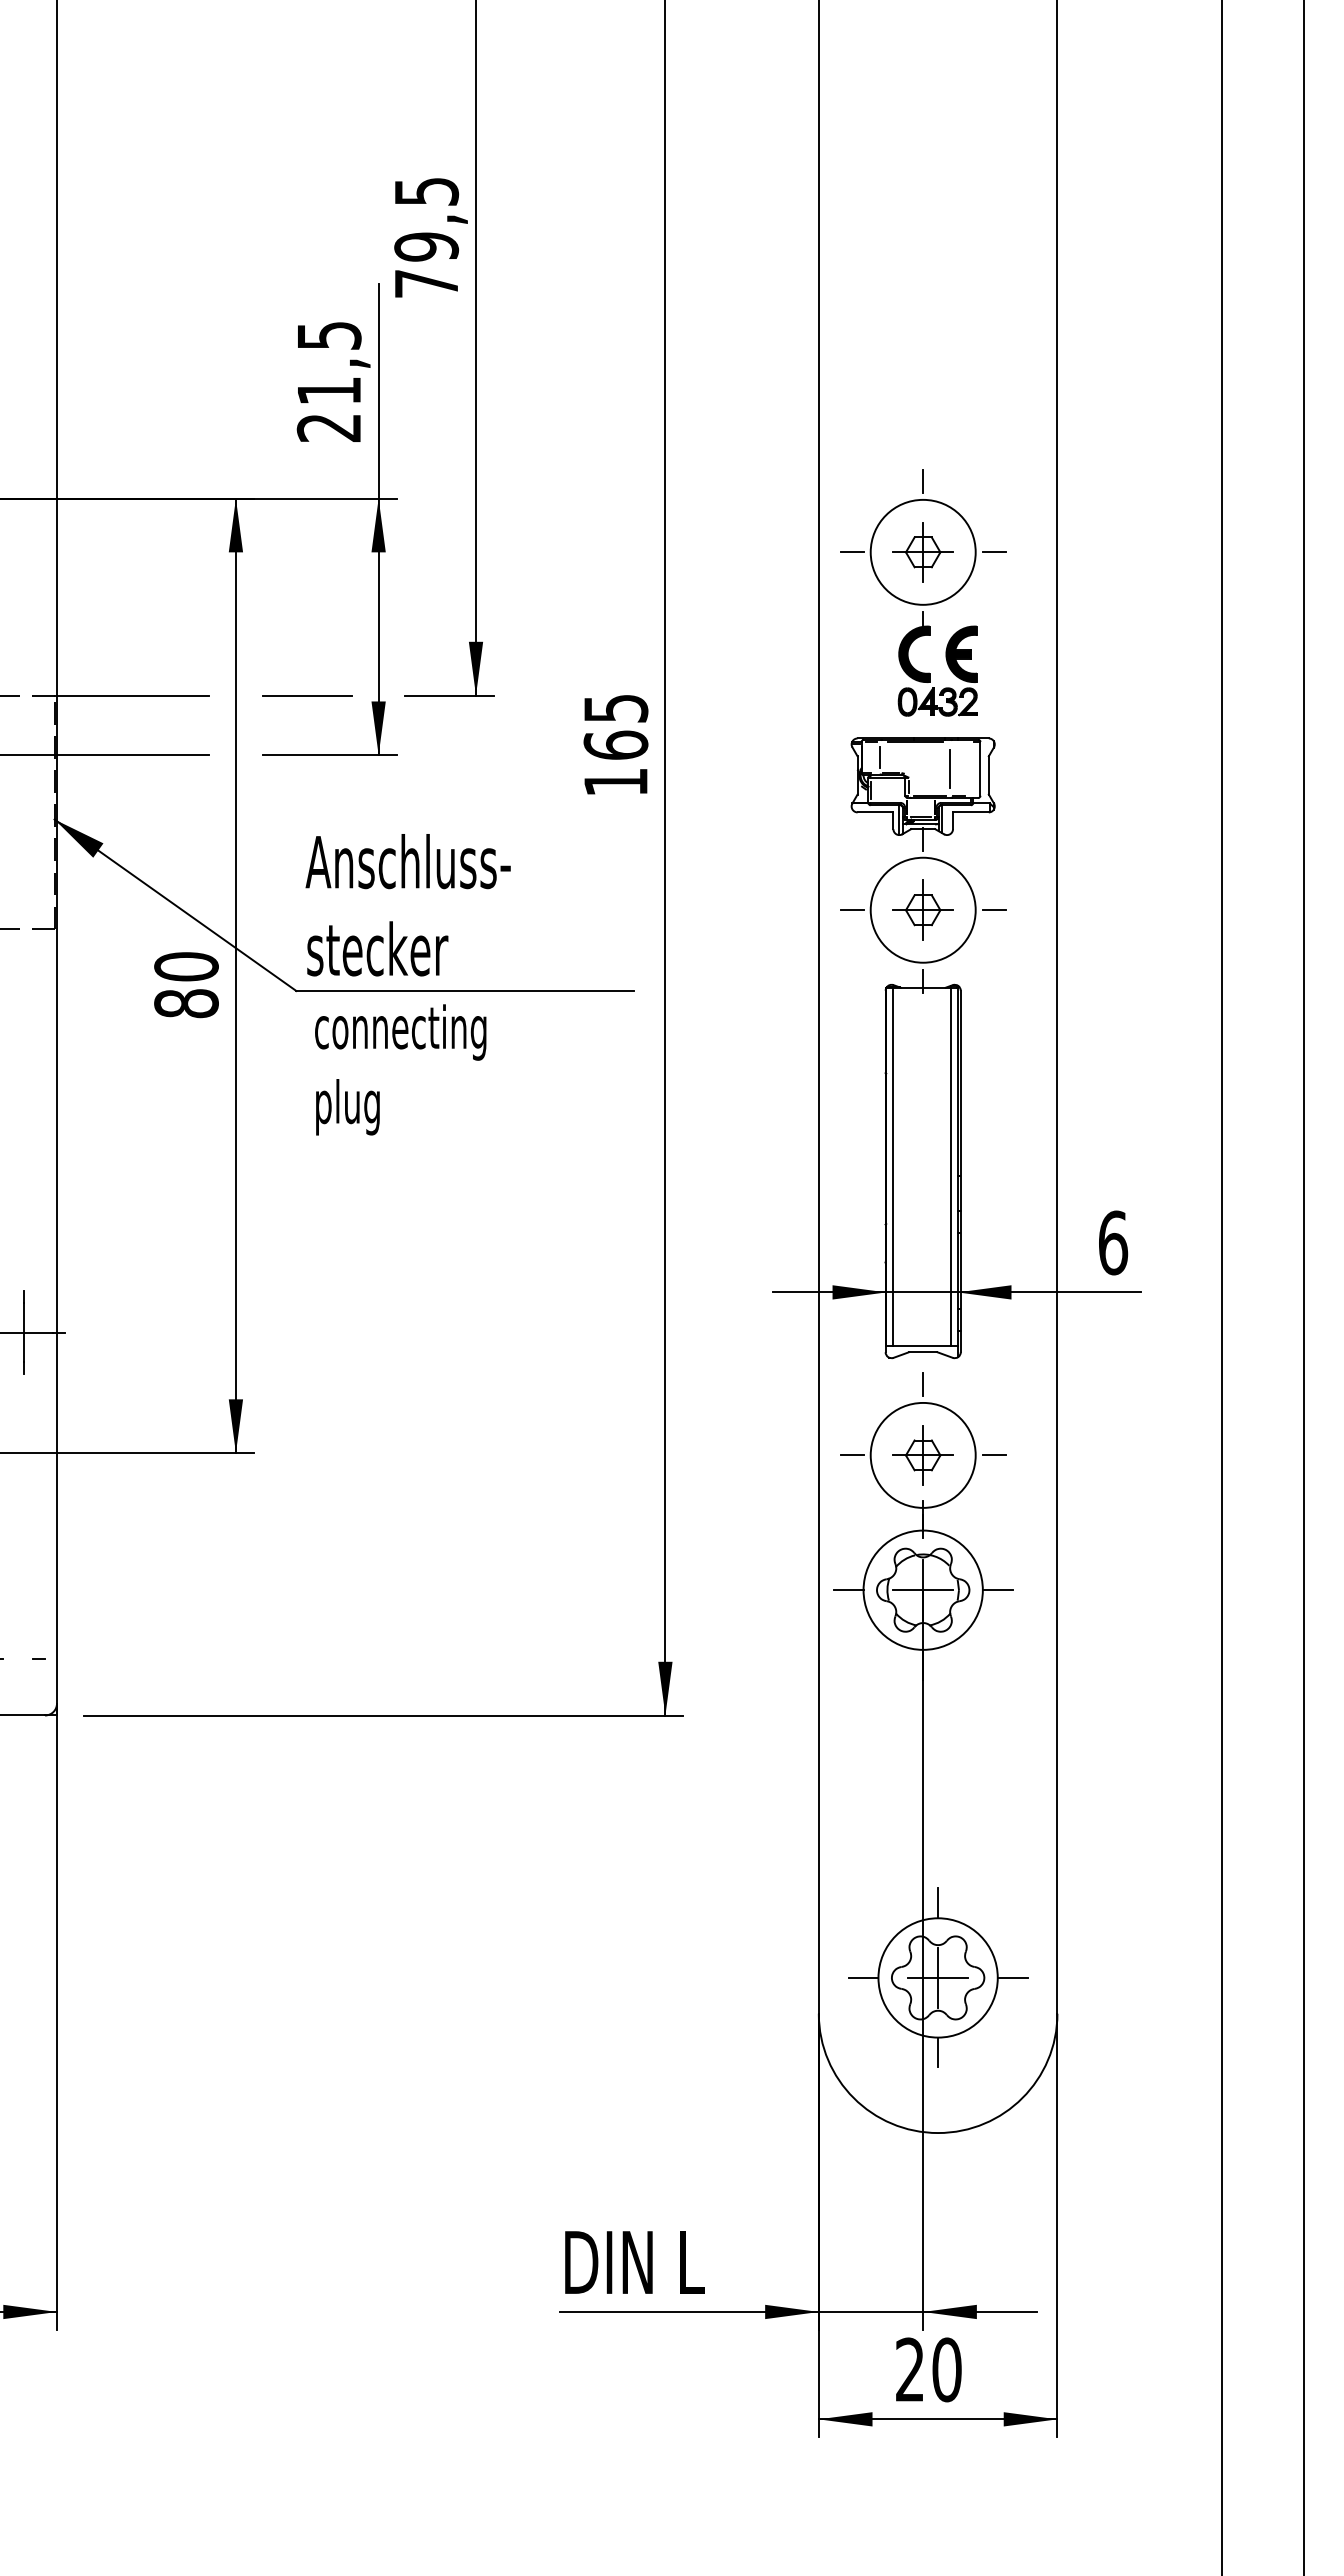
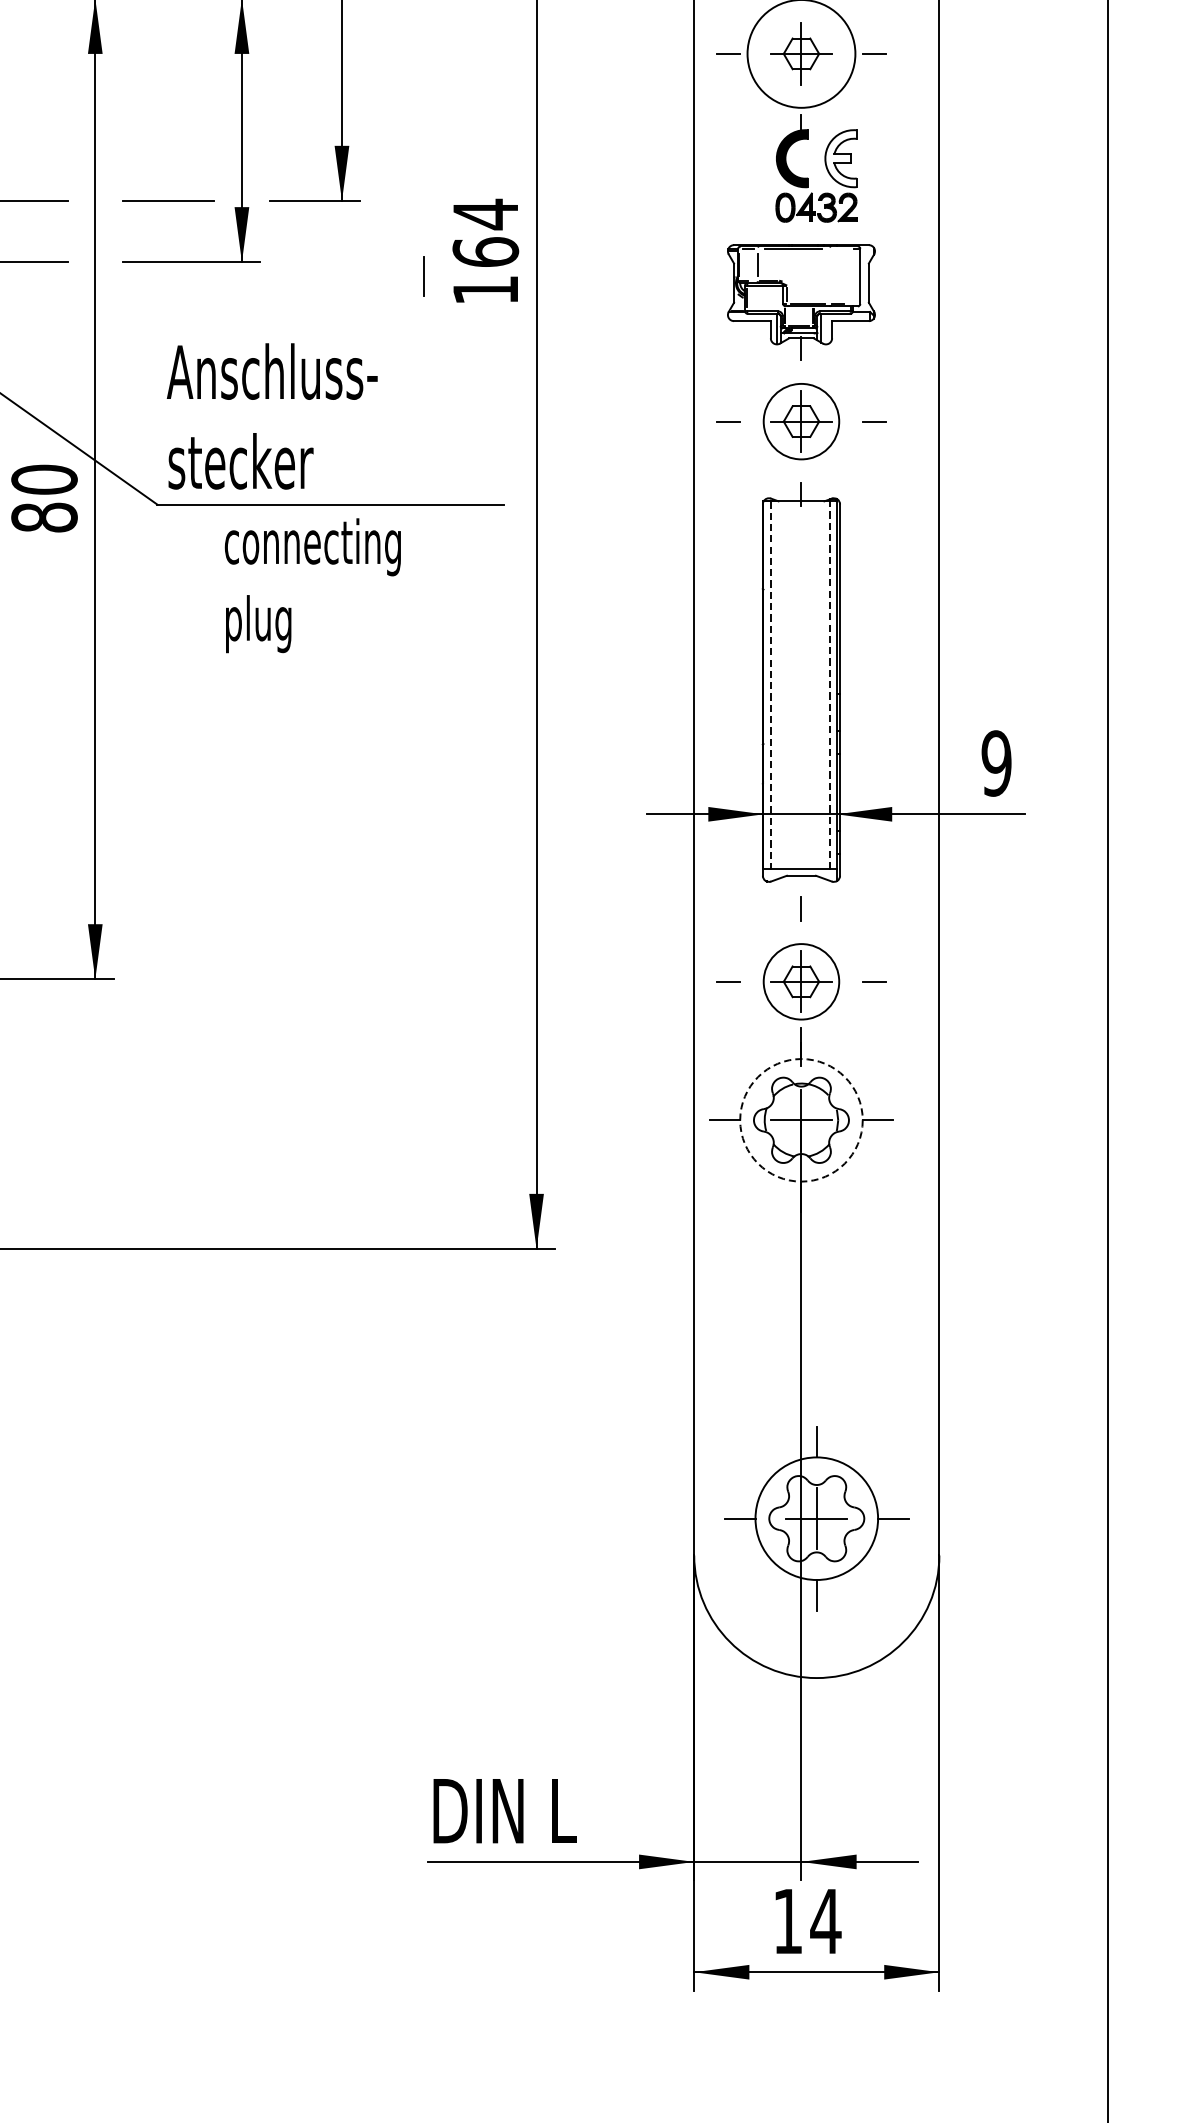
fill: (961, 654) -> (840, 158), removed
text: (616, 708) -> (486, 214), 165 -> 164
line: (949, 768) -> (422, 276), moved
circle: (922, 909) -> (800, 420), size x0.7
text: (400, 1069) -> (312, 585), moved
line: (893, 1166) -> (770, 684), solid -> dashed
line: (950, 1166) -> (829, 684), solid -> dashed
text: (1113, 1242) -> (996, 763), 6 -> 9
circle: (922, 1454) -> (800, 980), size x0.7
circle: (922, 1589) -> (800, 1119), solid -> dashed
text: (929, 2369) -> (807, 1921), 20 -> 14

